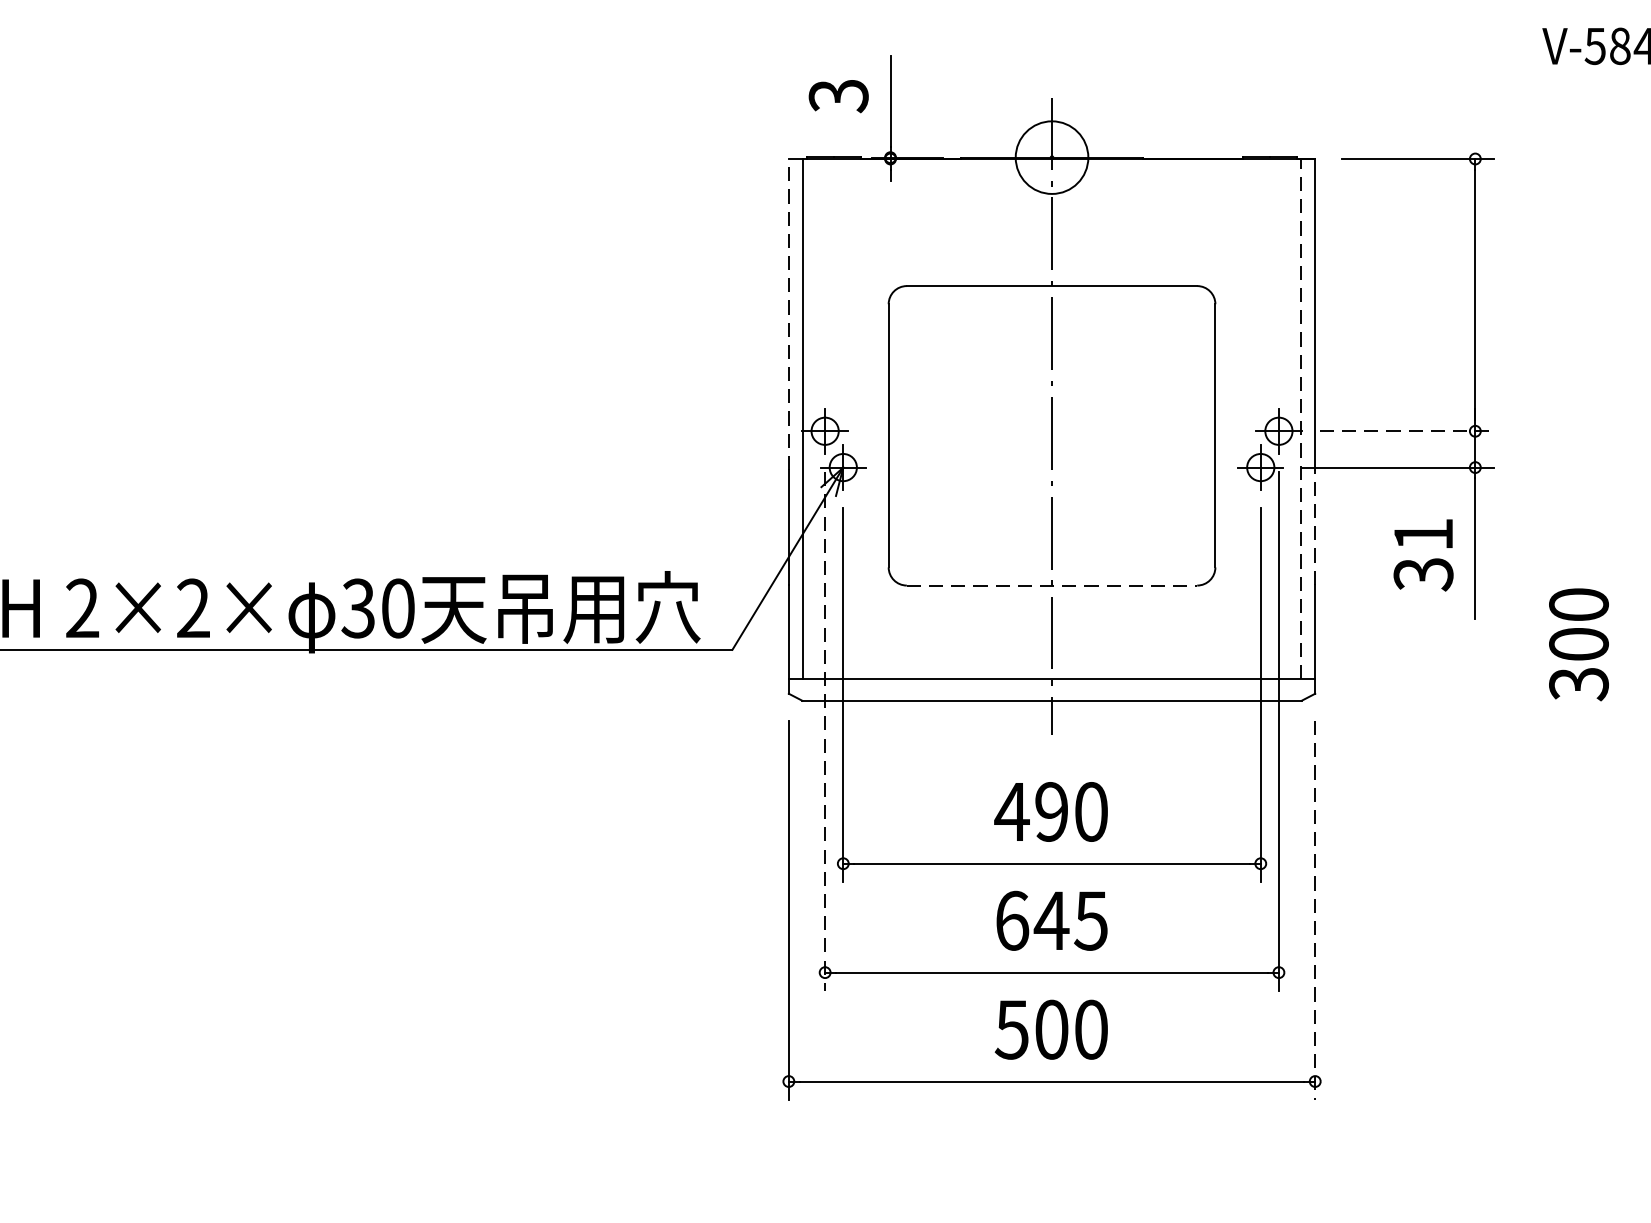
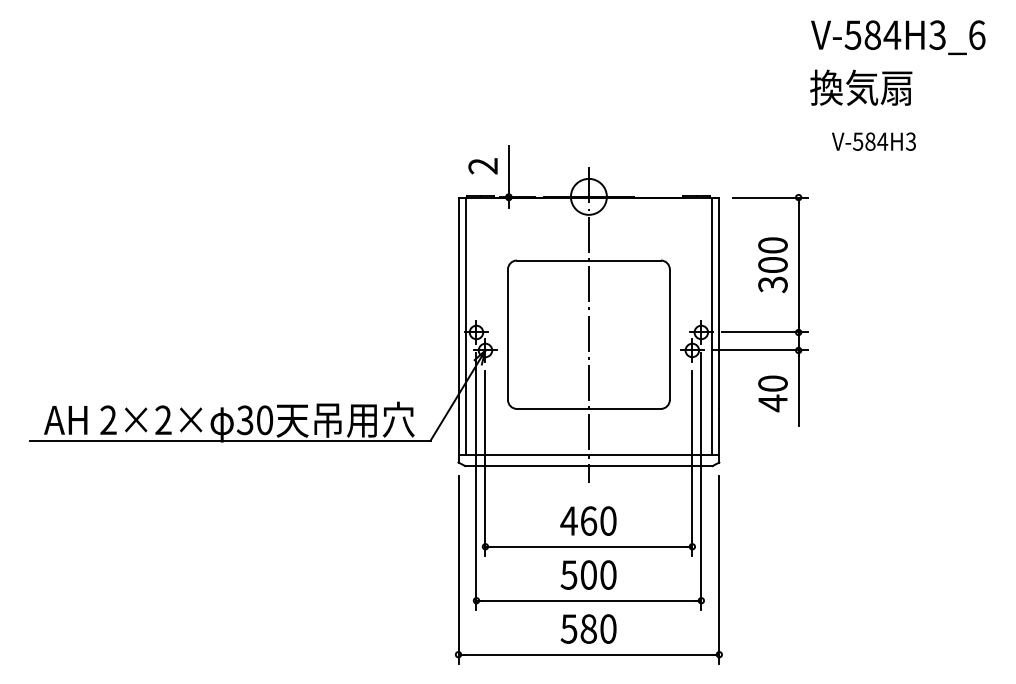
text: (839, 96) -> (483, 166), 3 -> 2
line: (788, 314) -> (458, 274), dashed -> solid
line: (1301, 419) -> (712, 326), dashed -> solid
line: (1408, 431) -> (765, 332), dashed -> solid
line: (1315, 526) -> (719, 379), dashed -> solid
text: (1422, 554) -> (772, 393), 31 -> 40
line: (1051, 584) -> (588, 408), dashed -> solid
text: (1577, 645) -> (772, 265), moved
line: (825, 732) -> (476, 481), dashed -> solid
text: (1051, 810) -> (588, 520), 490 -> 460
line: (1315, 909) -> (719, 569), dashed -> solid
text: (1051, 919) -> (588, 574), 645 -> 500
text: (1051, 1028) -> (588, 628), 500 -> 580

